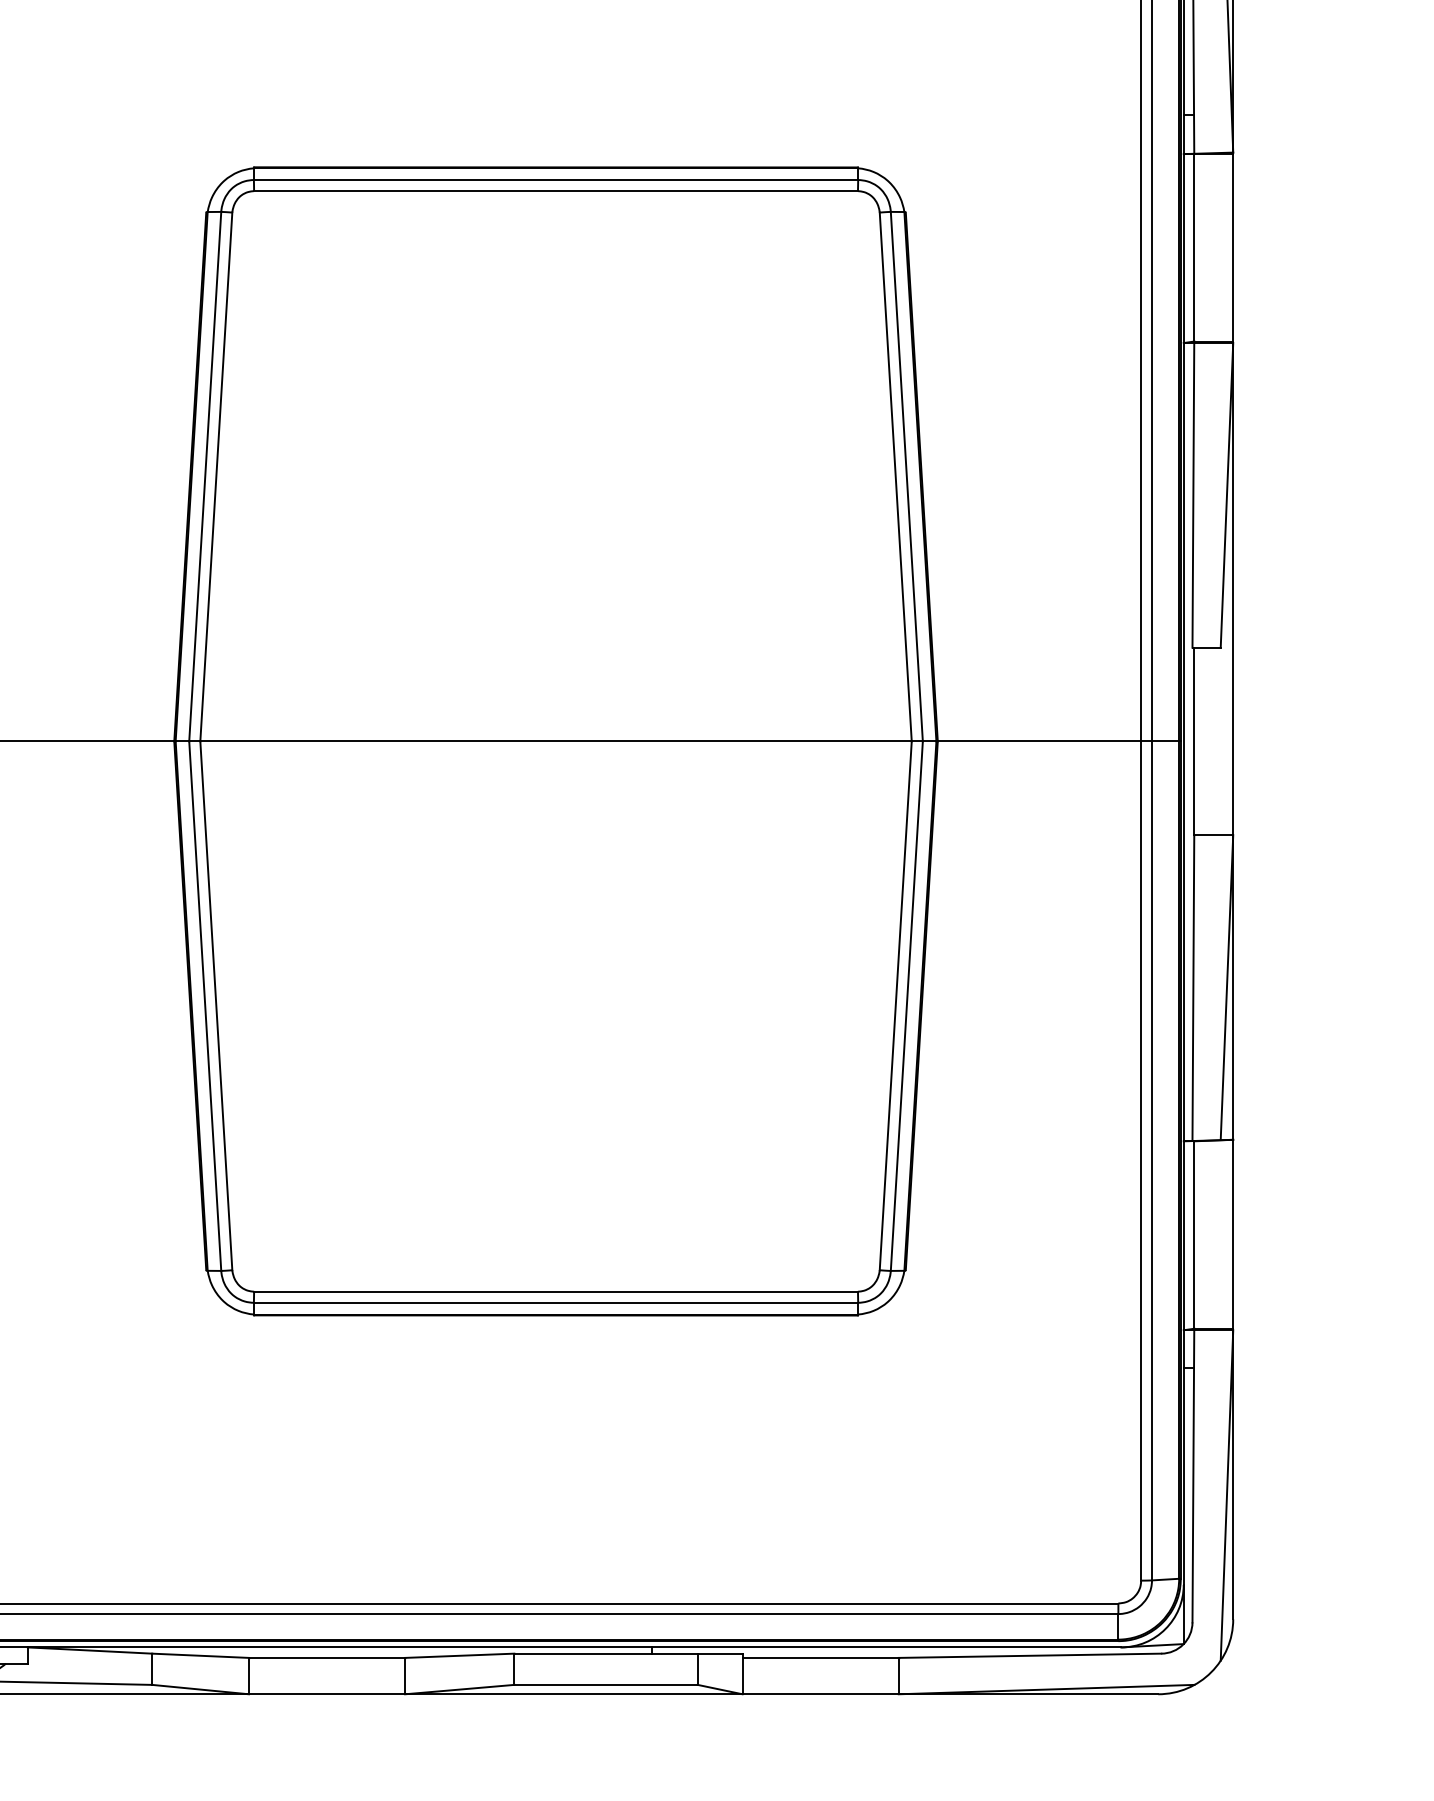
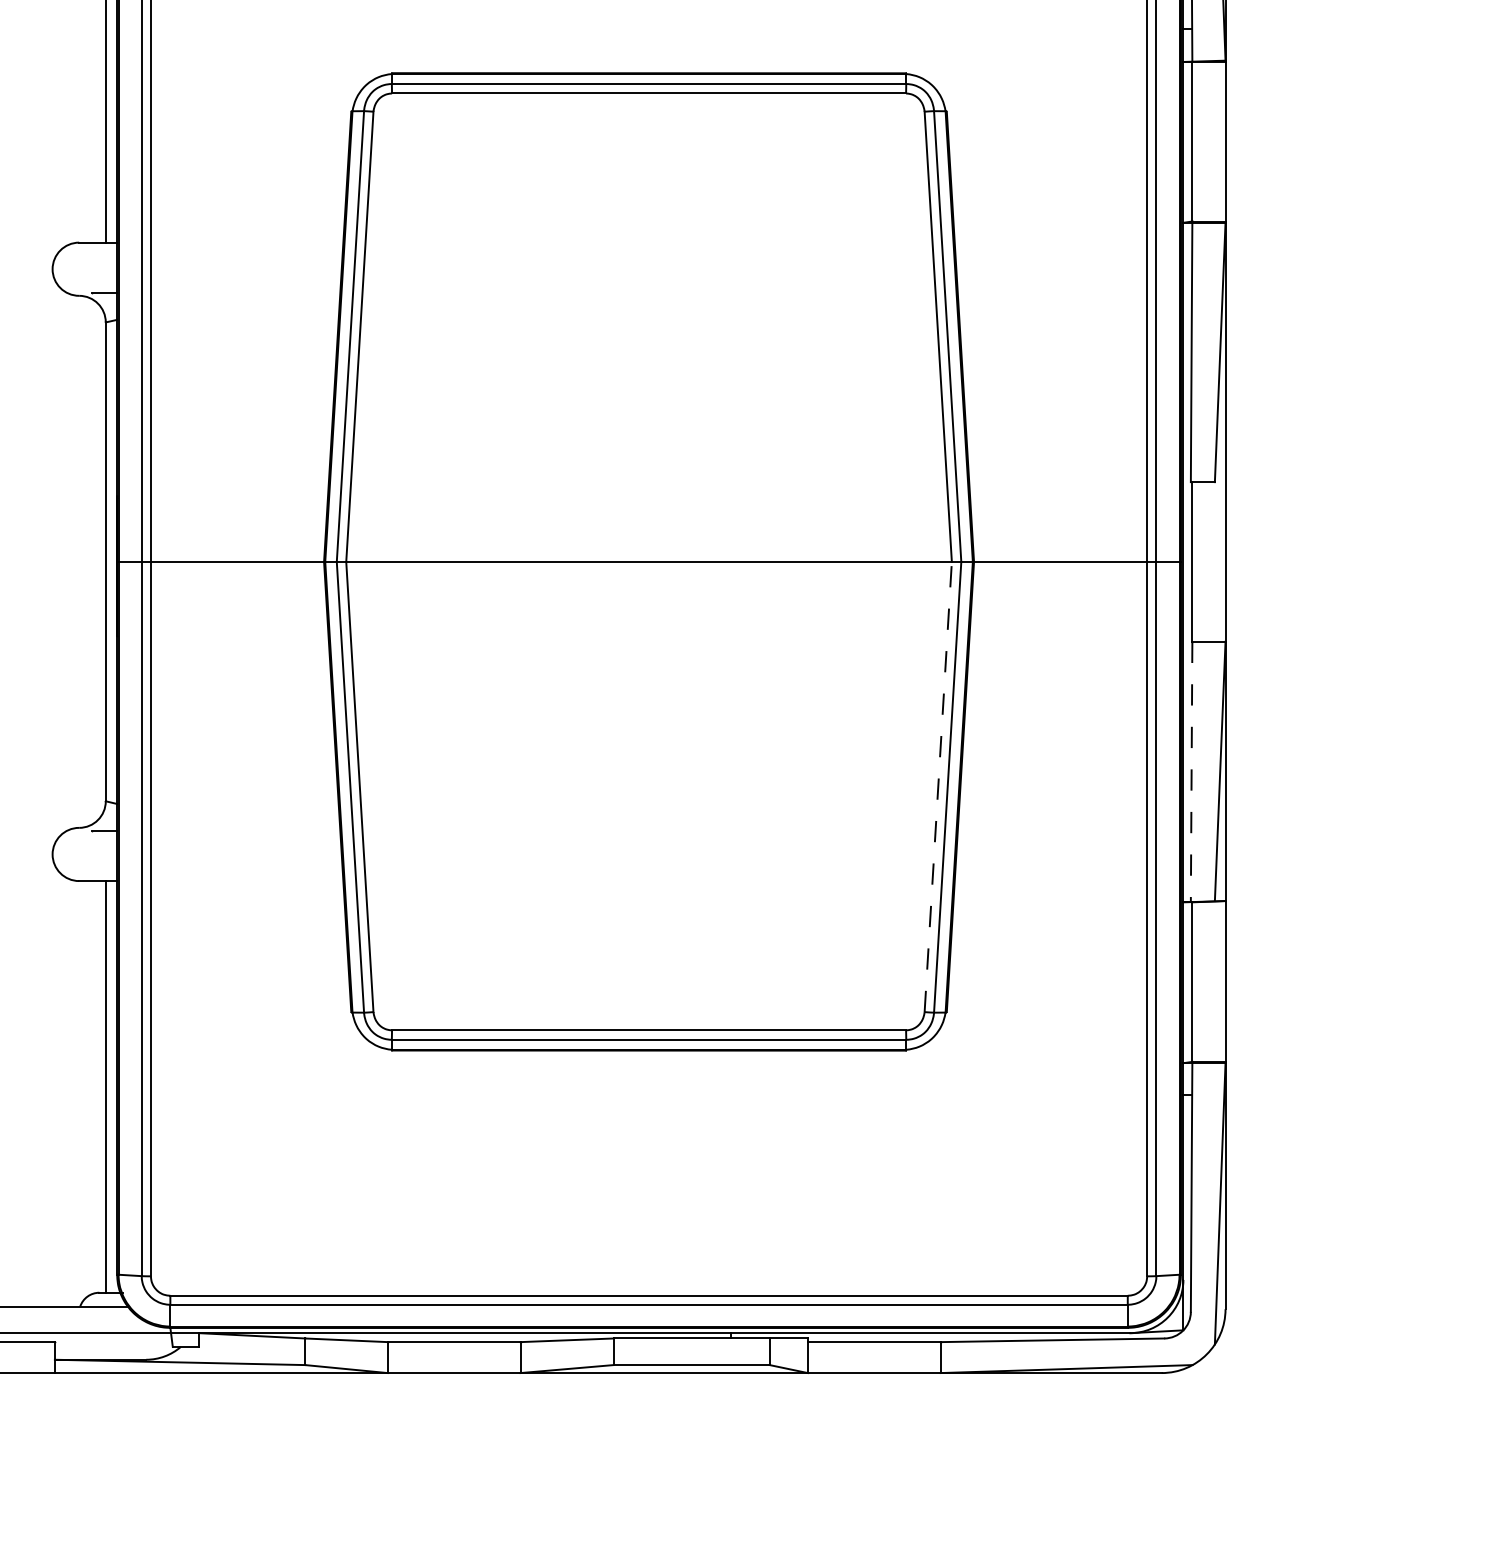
line: (1193, 987) -> (1191, 771), solid -> dashed
line: (896, 1005) -> (938, 786), solid -> dashed

